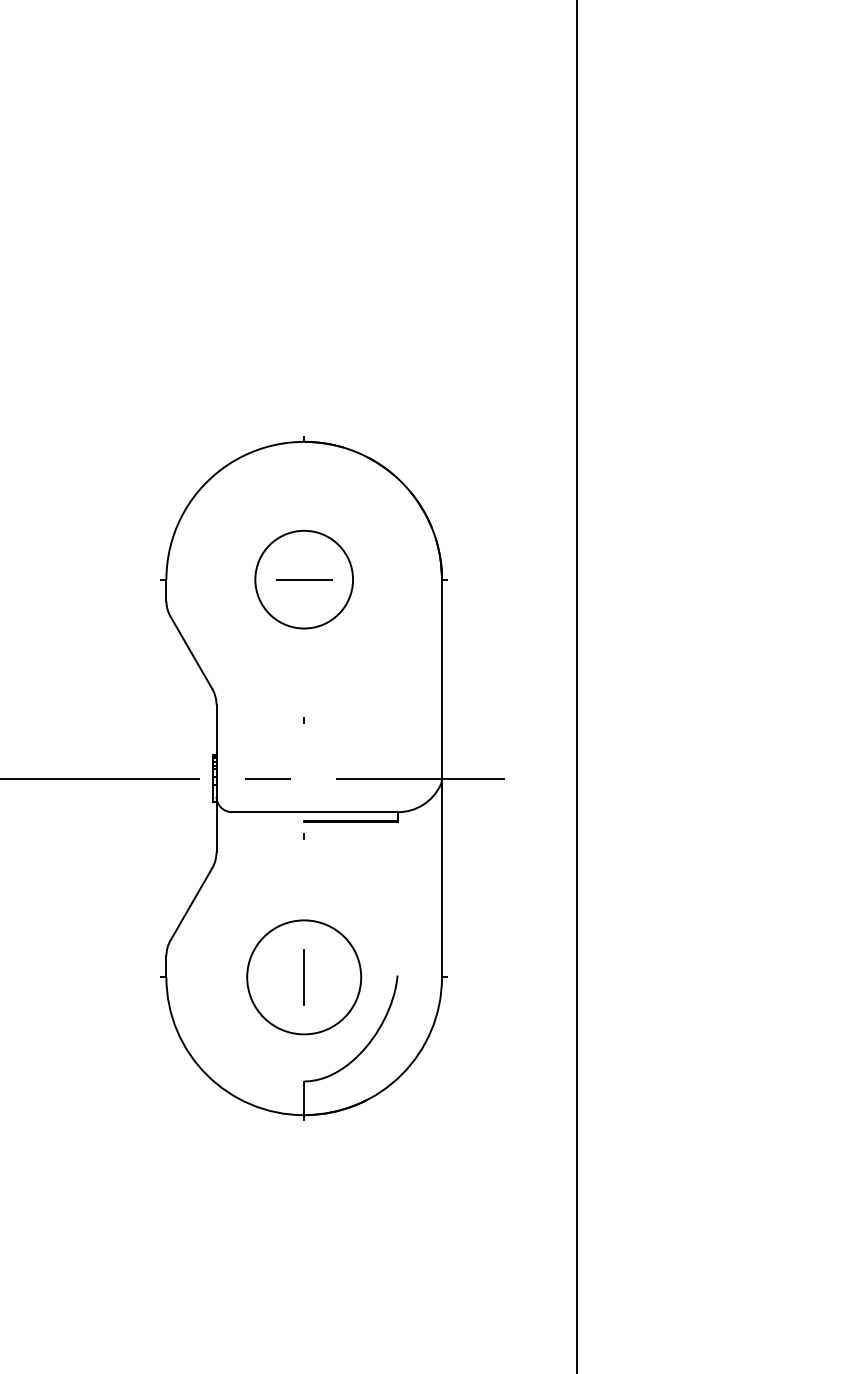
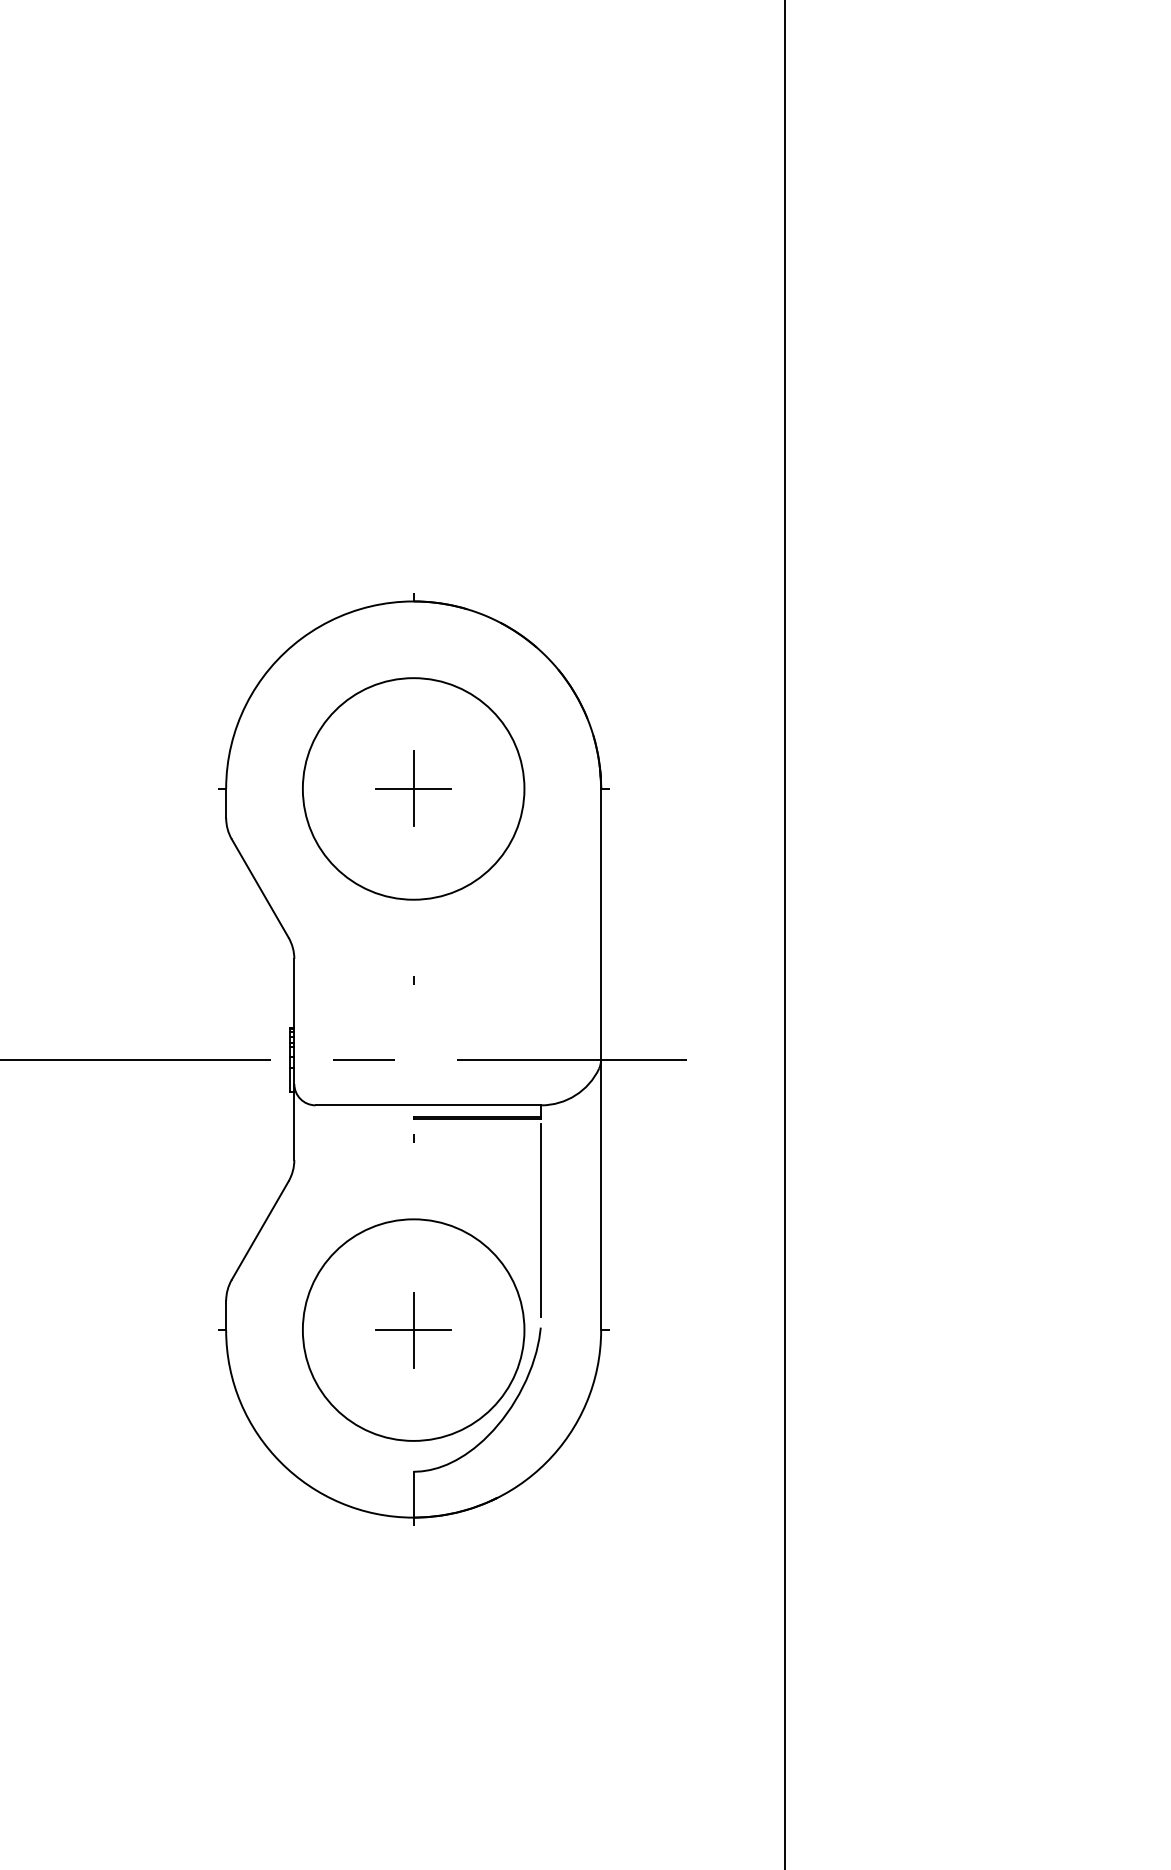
circle: (304, 579) -> (413, 788), size x1.67
line: (304, 579) -> (413, 788), added
line: (398, 896) -> (541, 1220), added
circle: (304, 976) -> (413, 1329), size x1.43
line: (304, 977) -> (413, 1330), added

